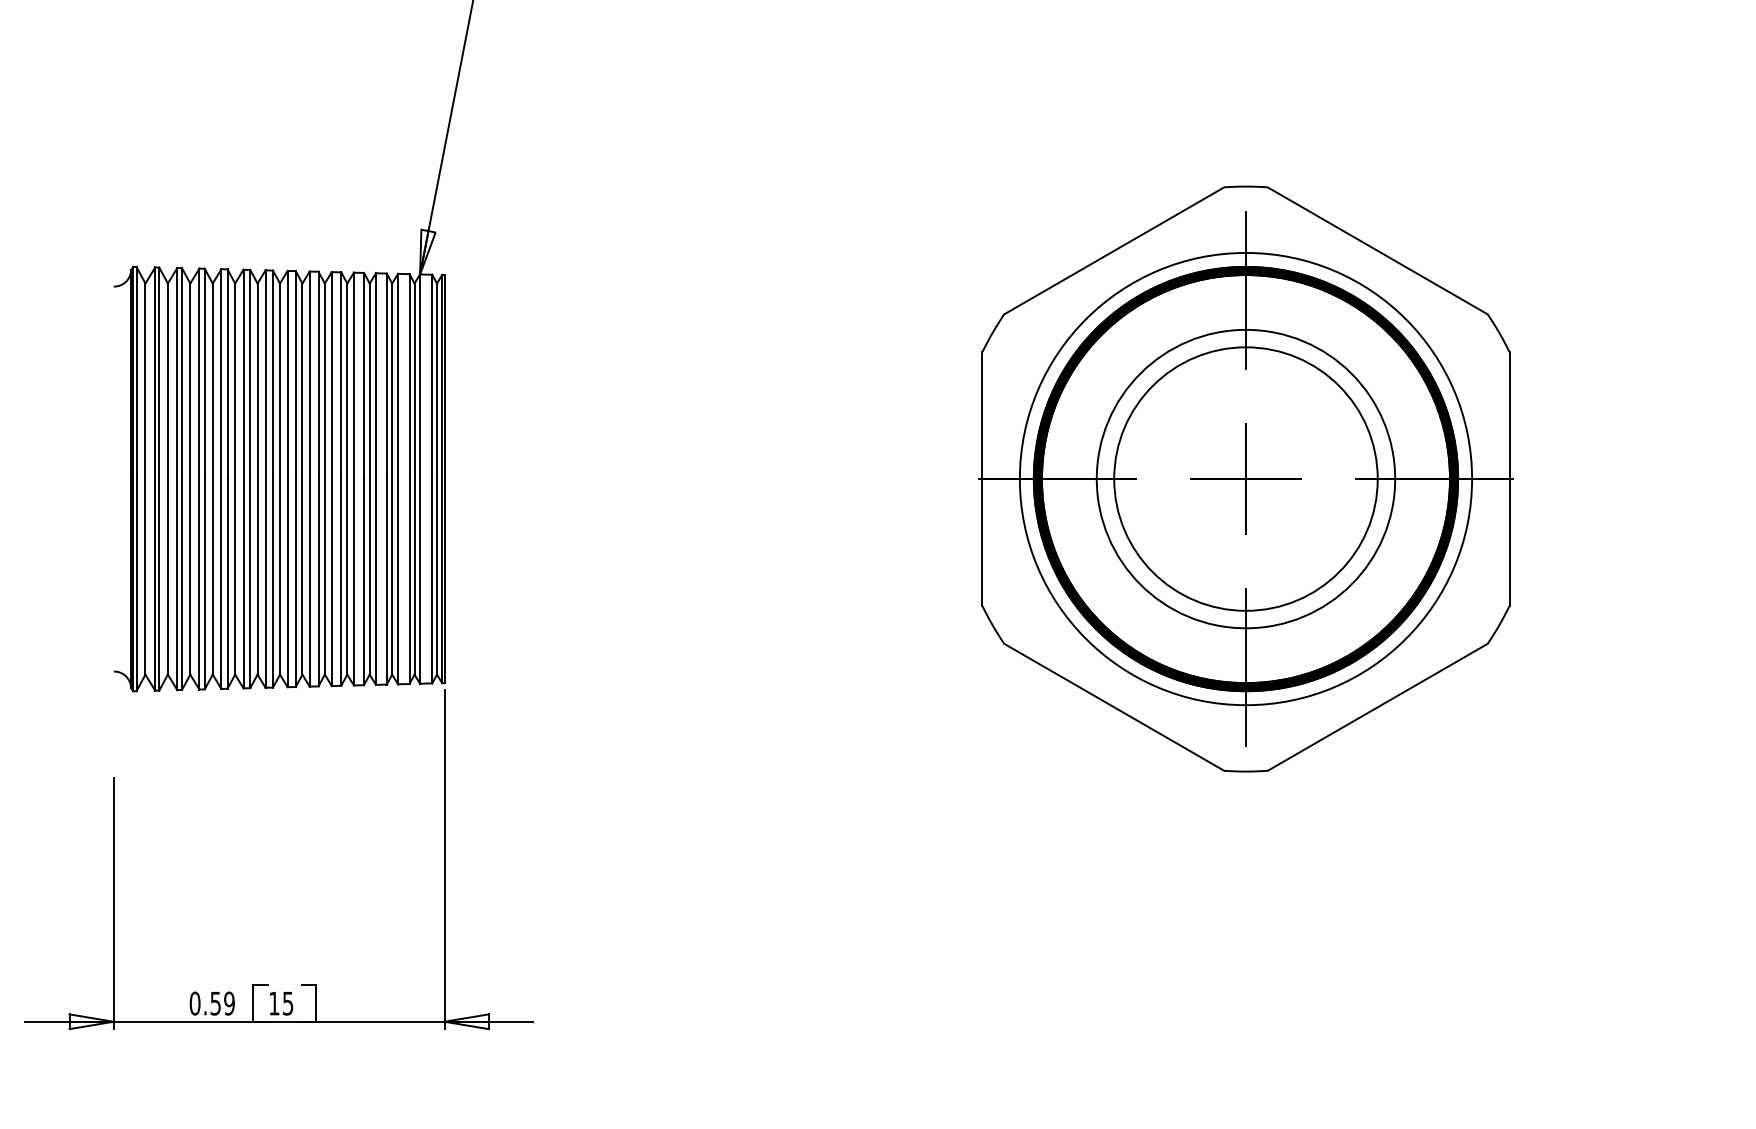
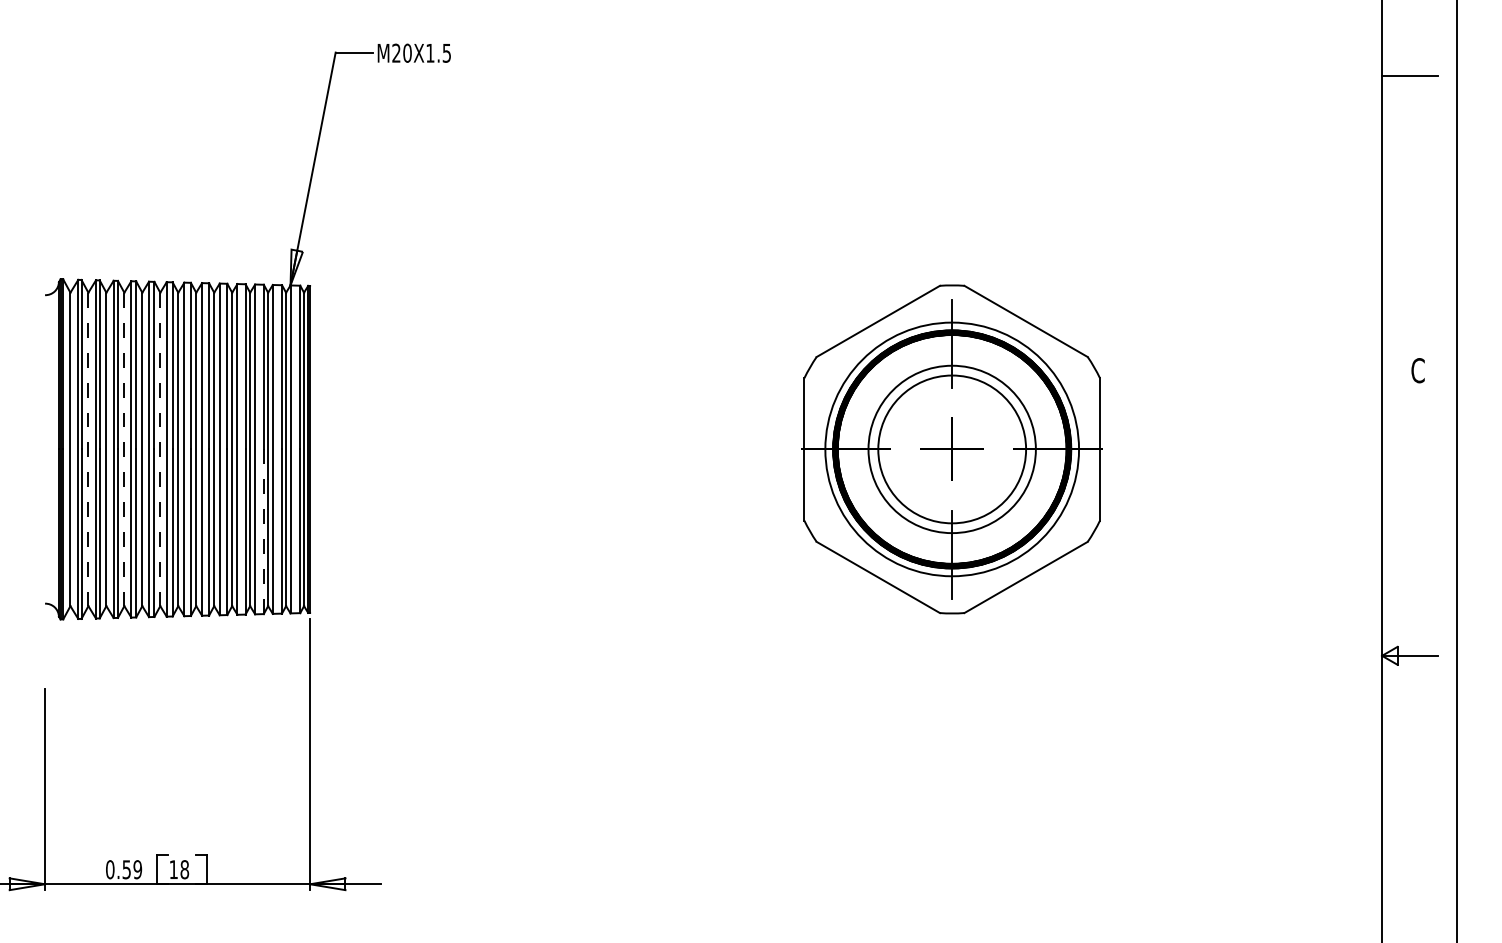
line: (167, 479) -> (88, 449), solid -> dashed
line: (212, 479) -> (124, 449), solid -> dashed
line: (257, 479) -> (160, 449), solid -> dashed
part: (1244, 479) -> (951, 449), size x0.7
line: (386, 582) -> (263, 532), solid -> dashed
text: (287, 1003) -> (184, 869), 15 -> 18

